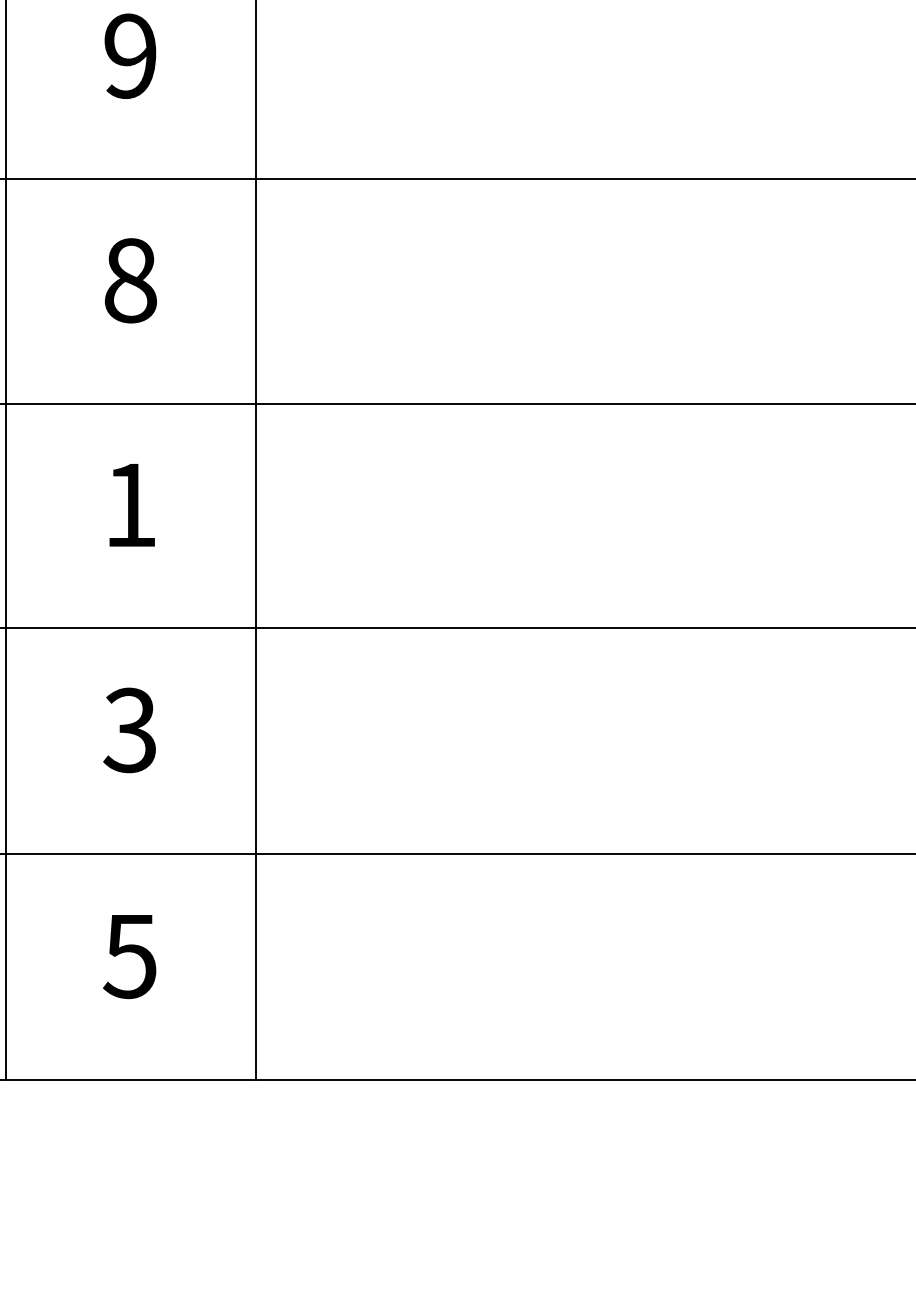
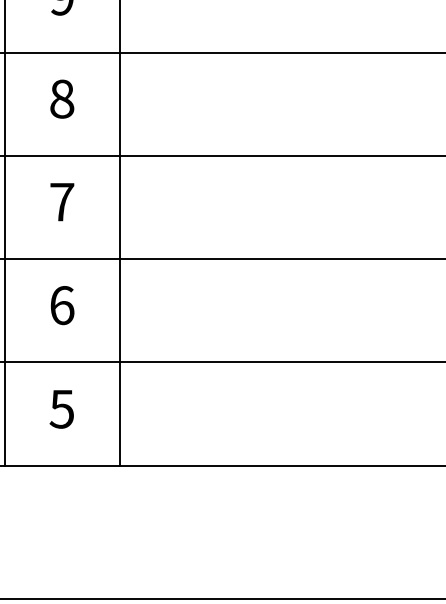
text: (131, 505) -> (62, 202), 1 -> 7
text: (129, 730) -> (61, 305), 3 -> 6

